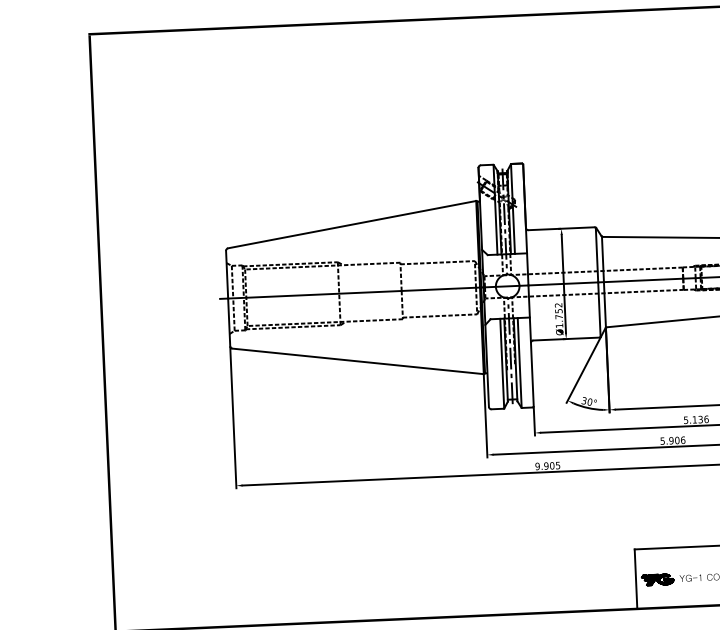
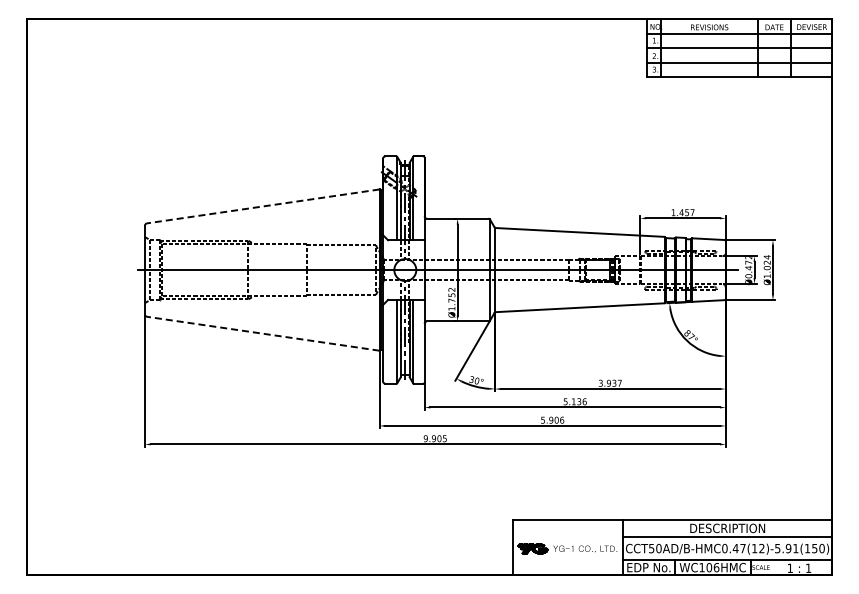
line: (352, 224) -> (263, 206), solid -> dashed
line: (358, 361) -> (263, 333), solid -> dashed

